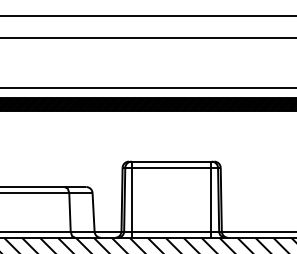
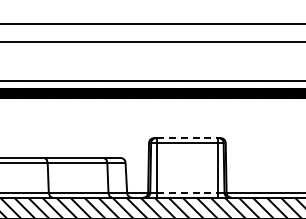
line: (171, 162) -> (187, 138), solid -> dashed
line: (171, 231) -> (187, 192), solid -> dashed

